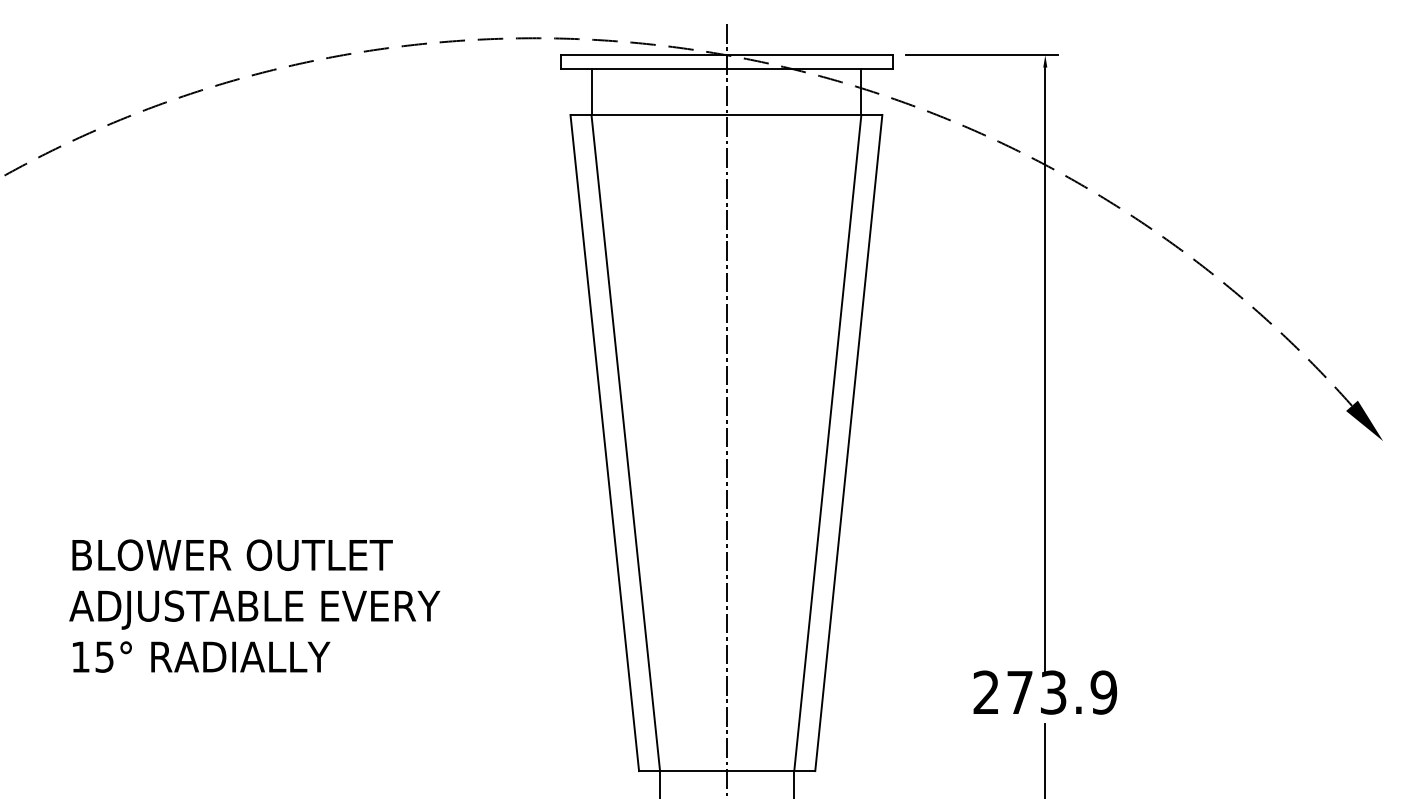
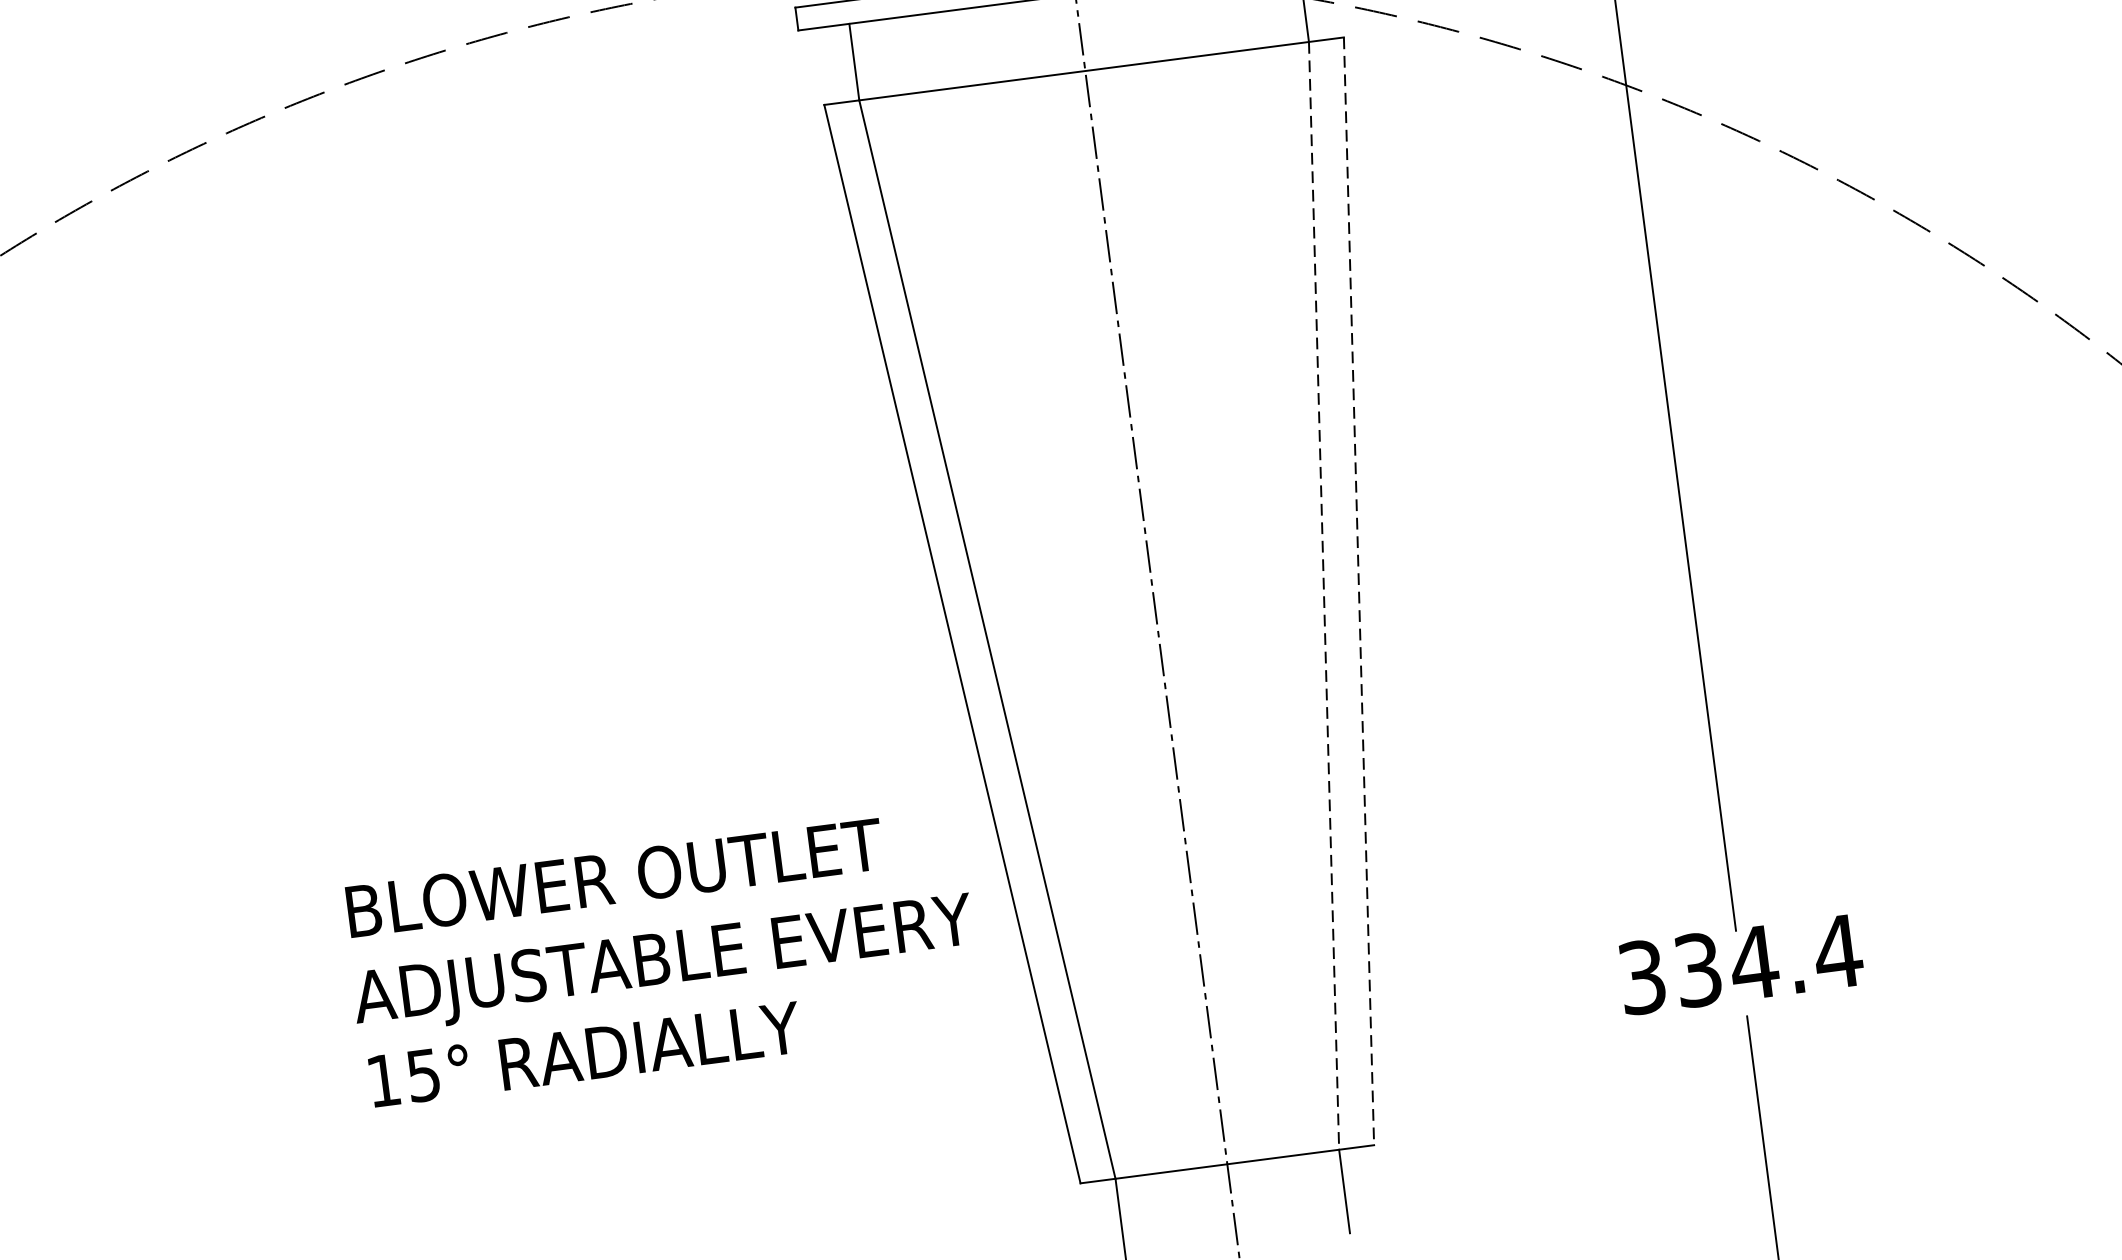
line: (827, 443) -> (1323, 596), solid -> dashed
line: (848, 443) -> (1358, 592), solid -> dashed
text: (254, 605) -> (662, 957), moved
text: (1045, 692) -> (1740, 964), 273.9 -> 334.4

